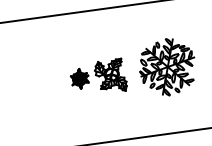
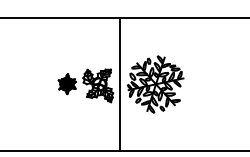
line: (131, 72) -> (119, 84), added

